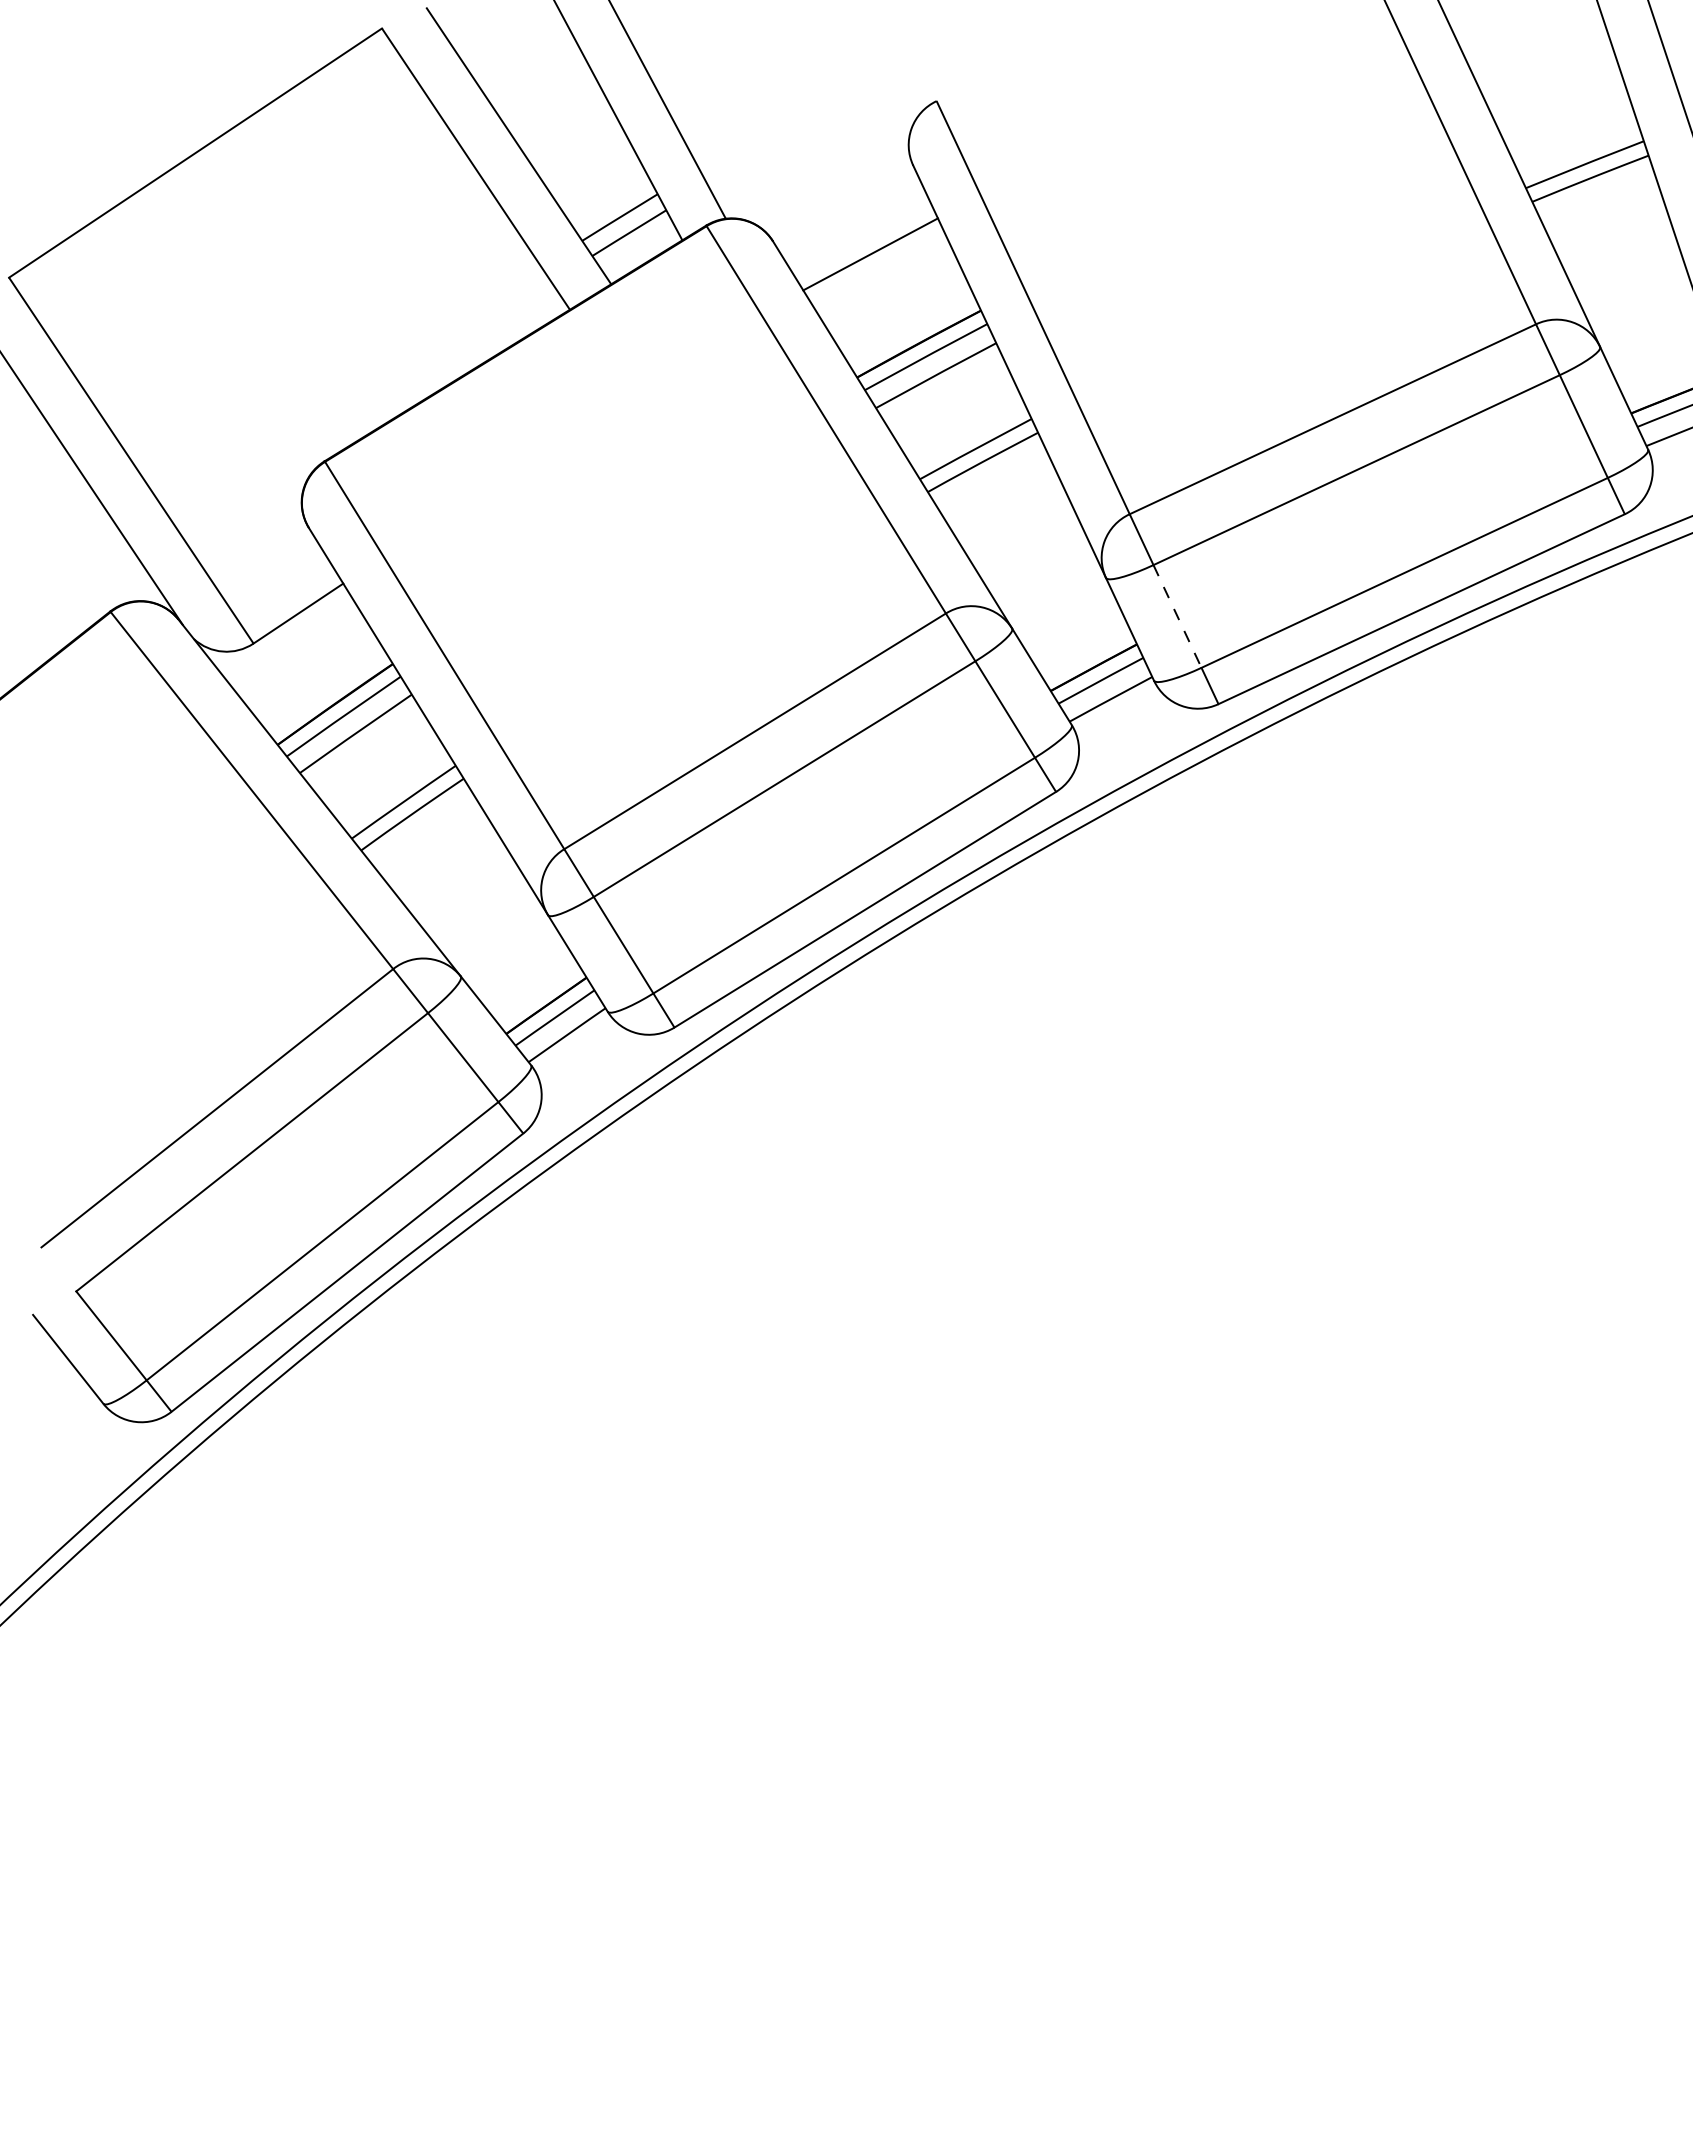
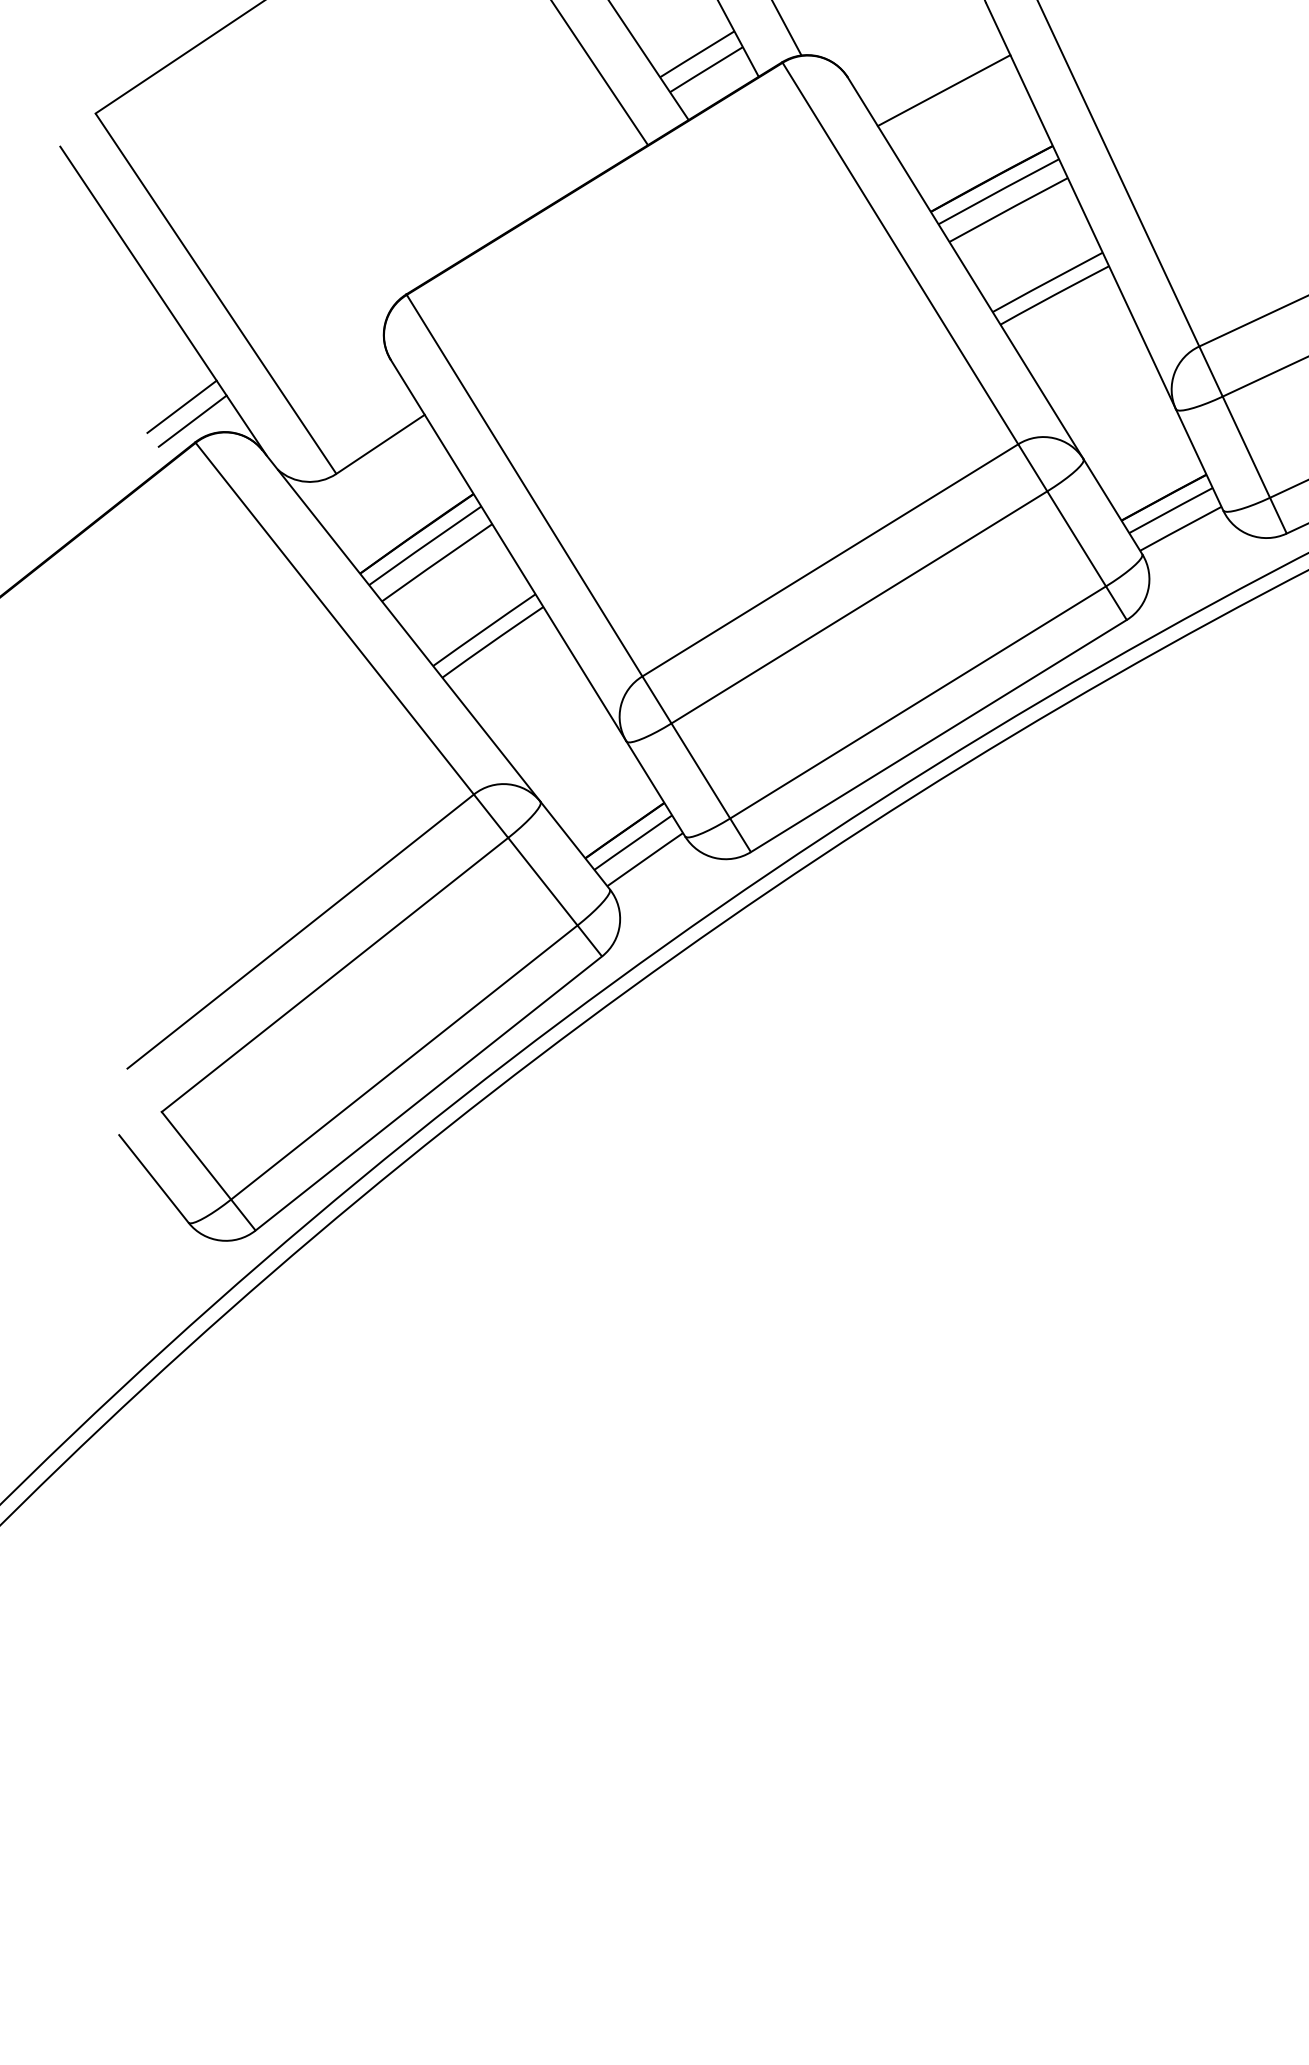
line: (96, 574) -> (181, 405), added
line: (107, 590) -> (192, 421), added
line: (1177, 616) -> (1246, 447), dashed -> solid

